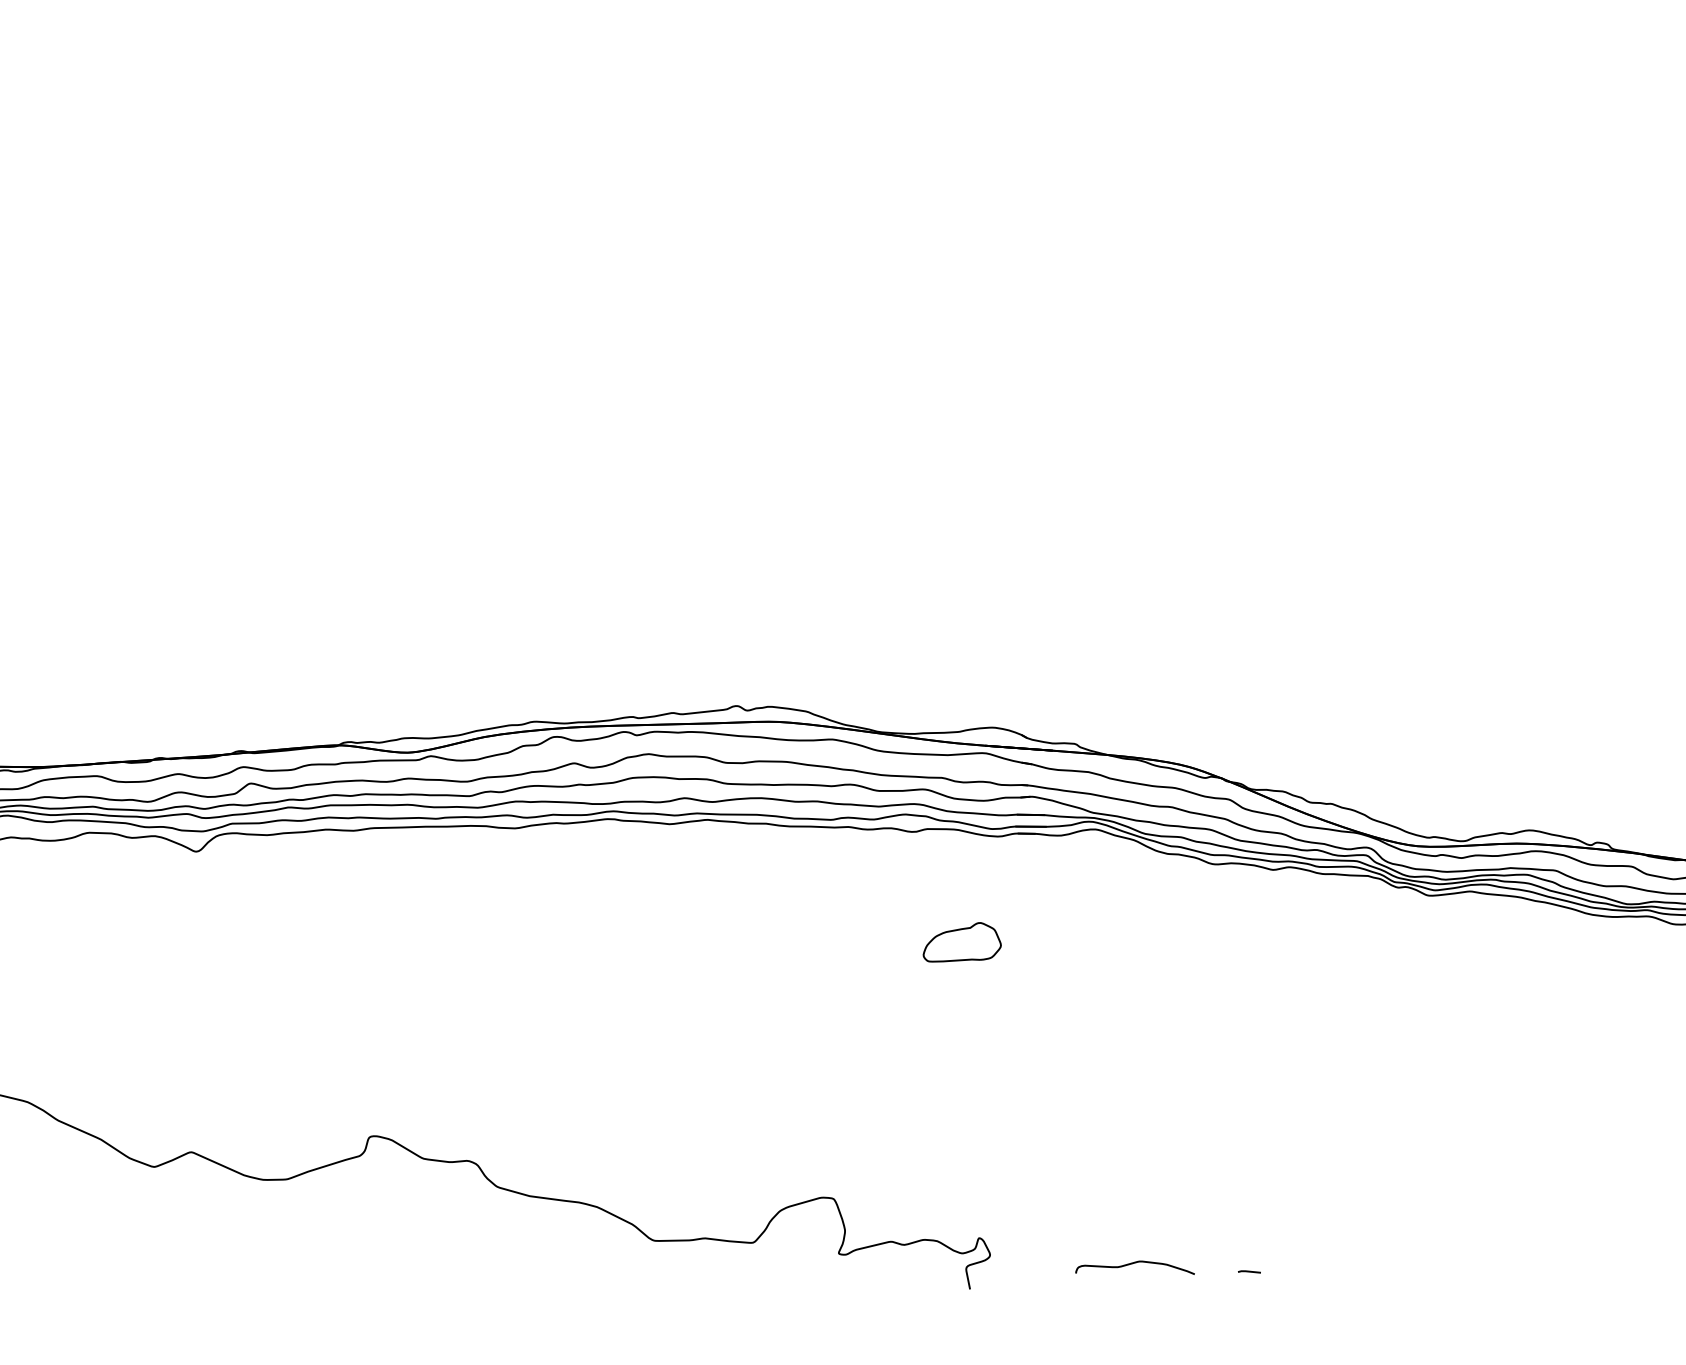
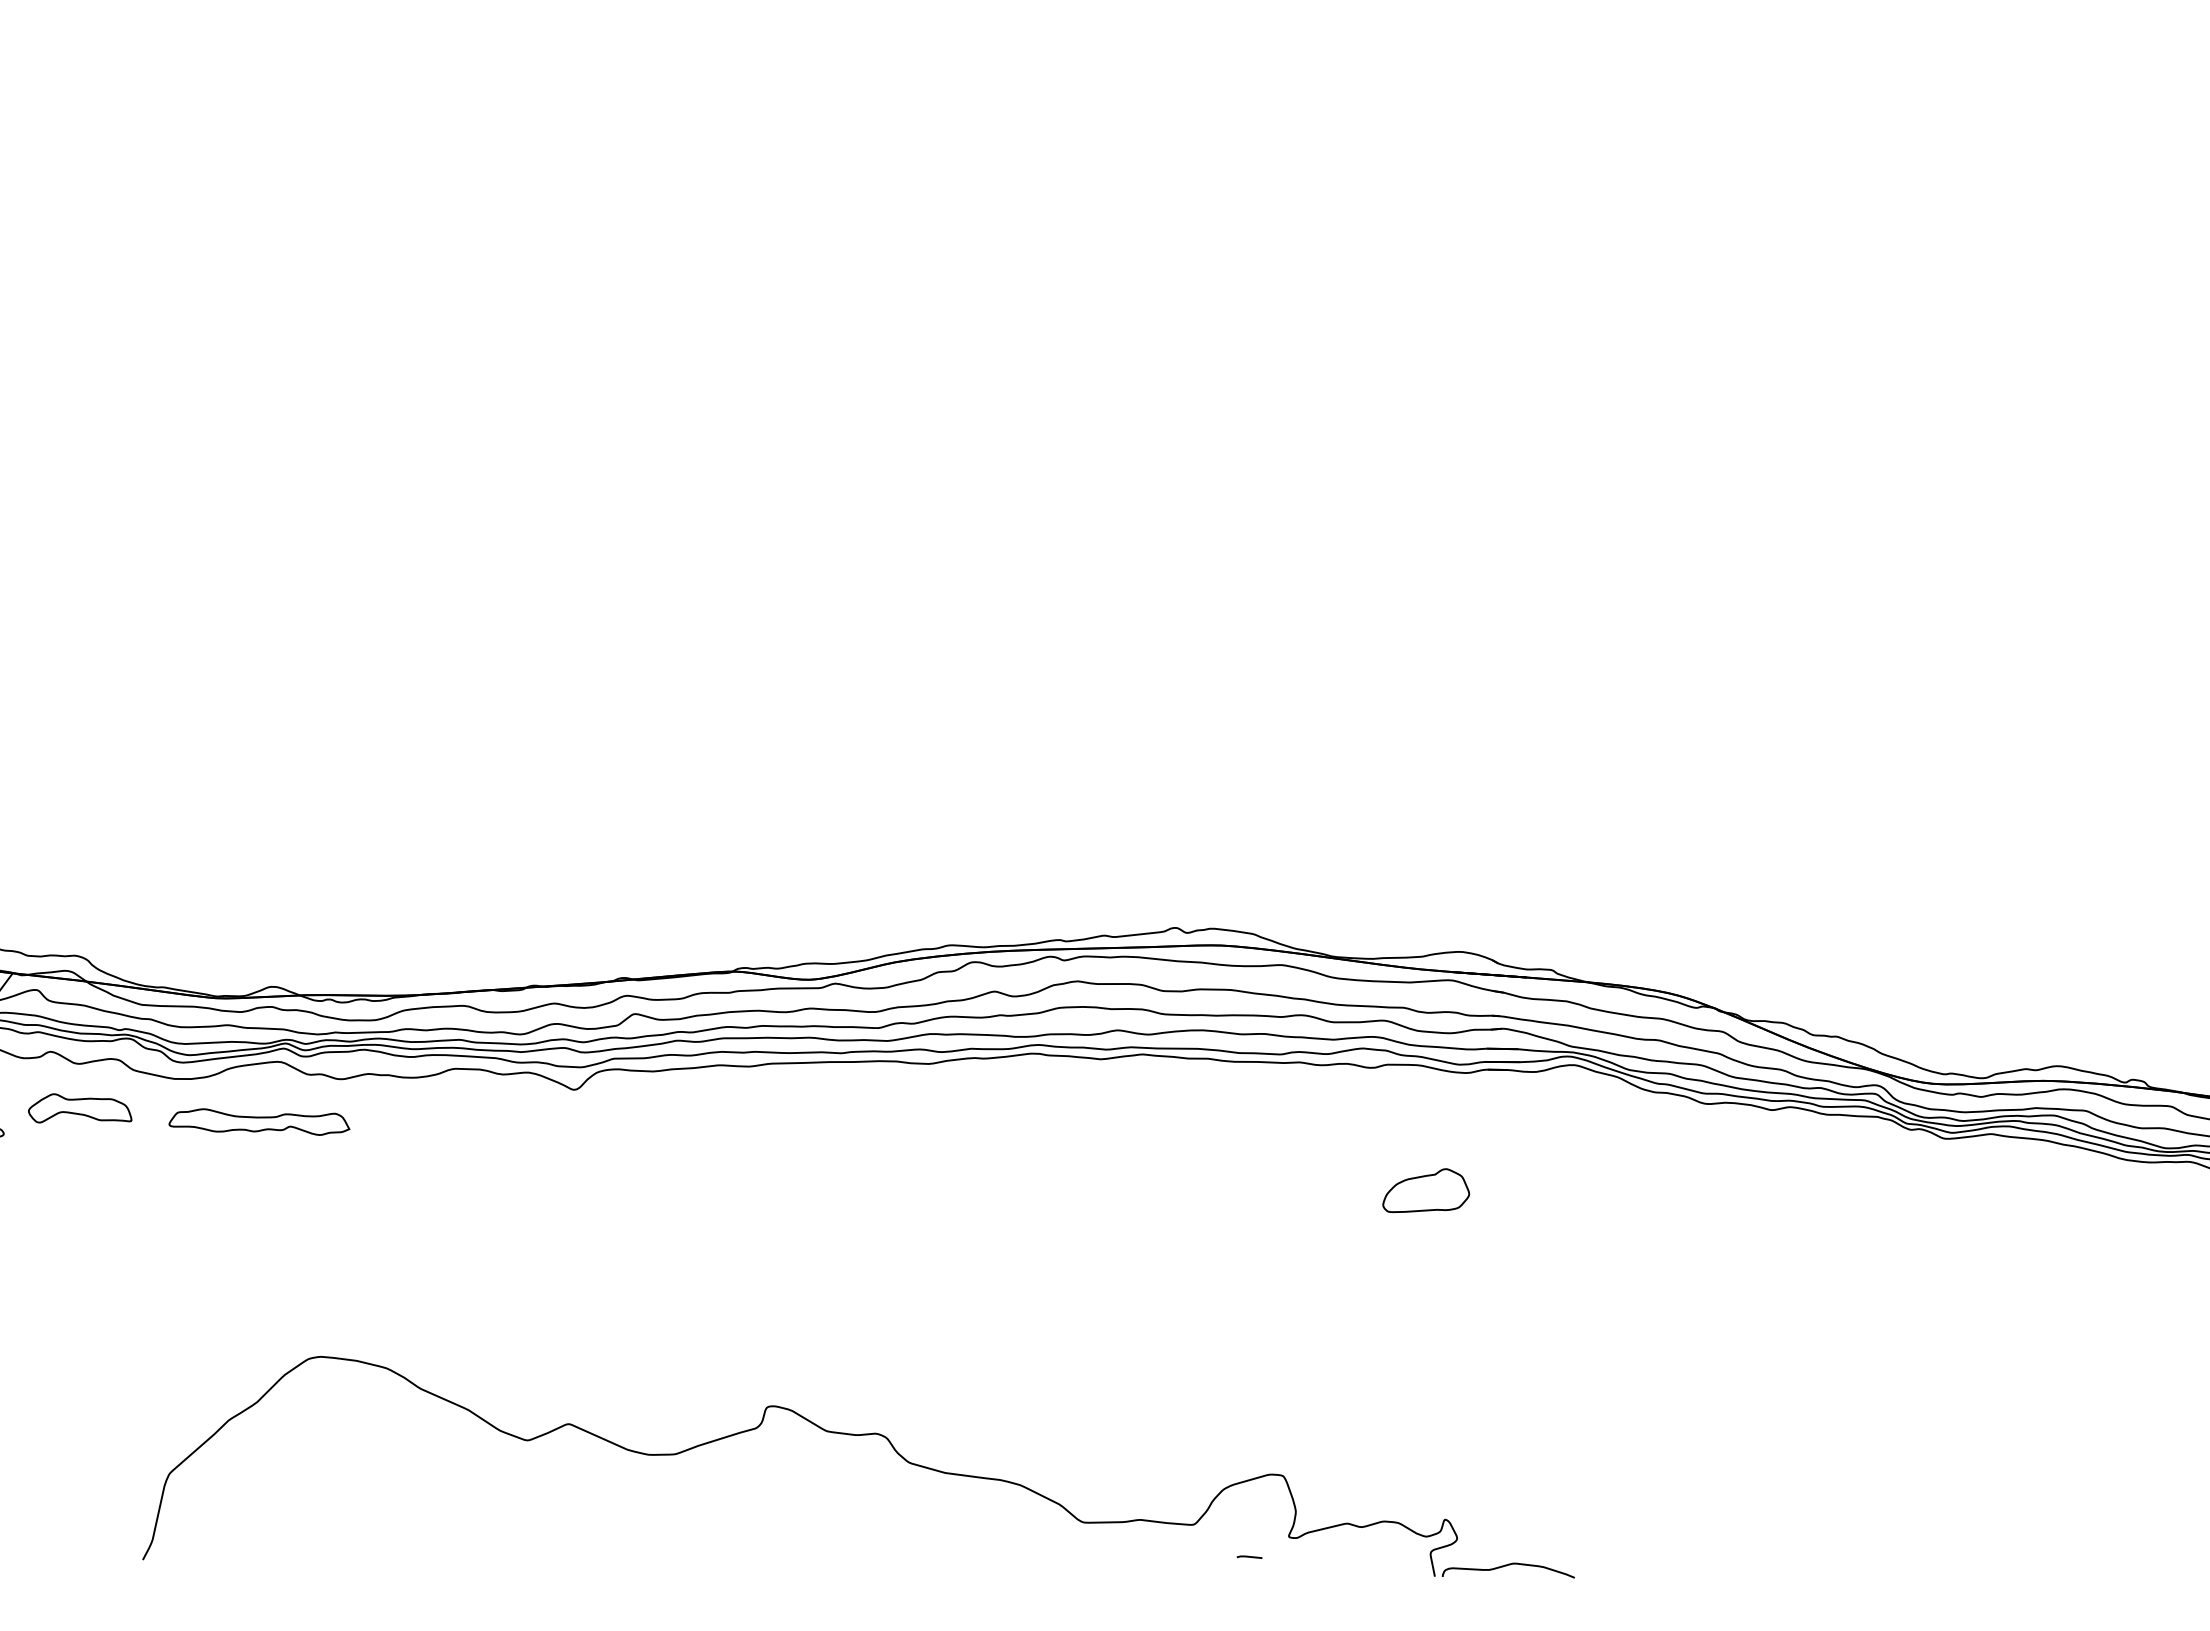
curve: (1133, 1264) -> (1506, 1566), moved
line: (1249, 1271) -> (1249, 1556), moved

